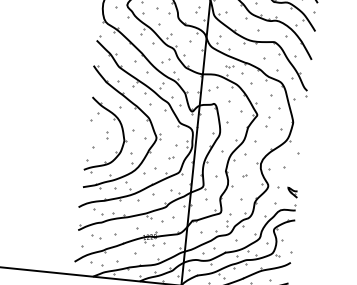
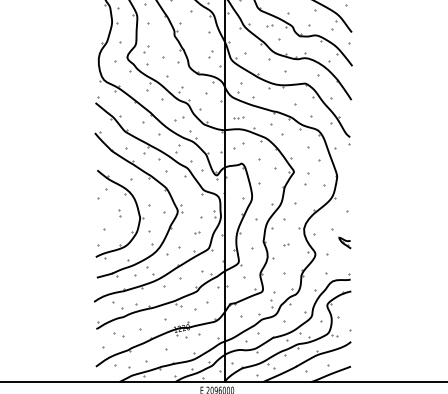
part: (229, 66) -> (238, 117), moved
part: (292, 192) -> (344, 242), moved

